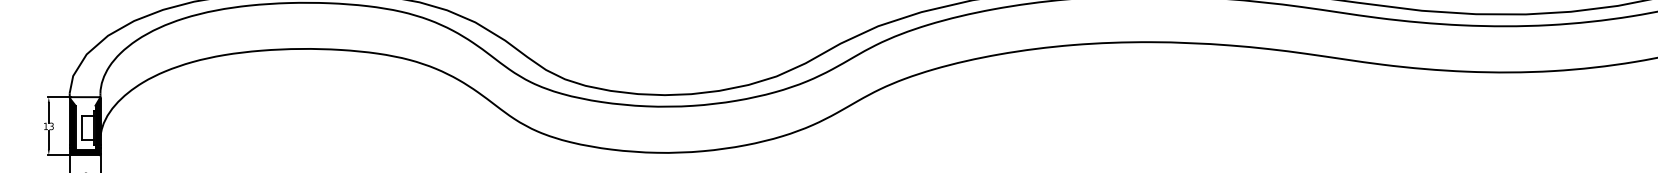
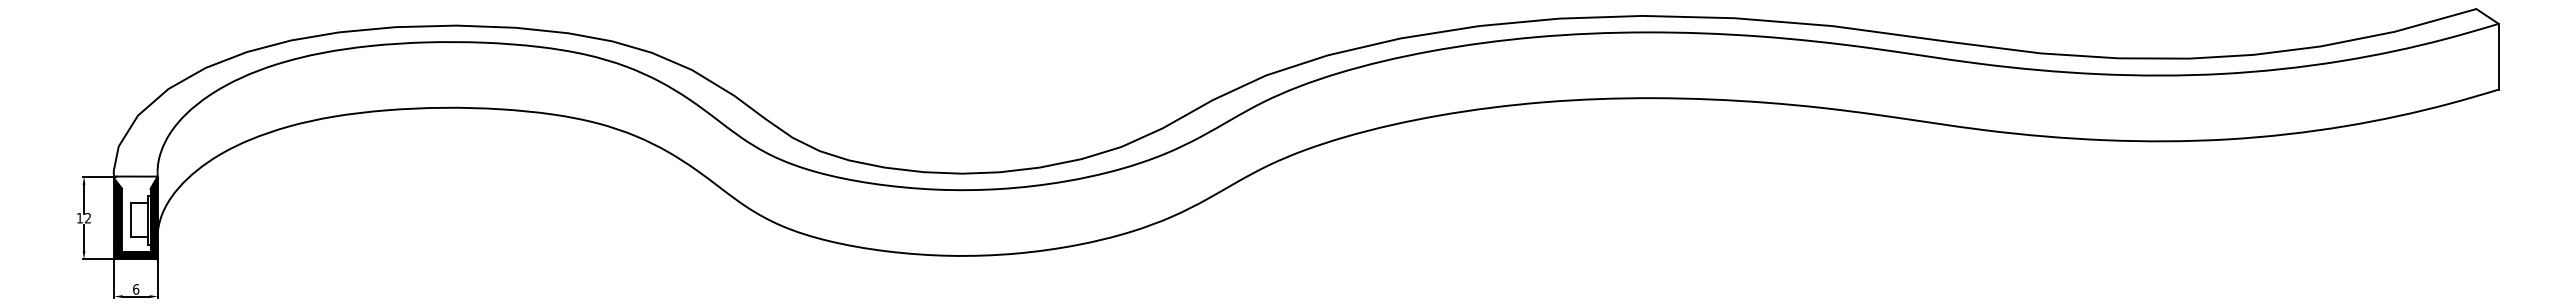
text: (51, 126) -> (88, 218), 13 -> 12

